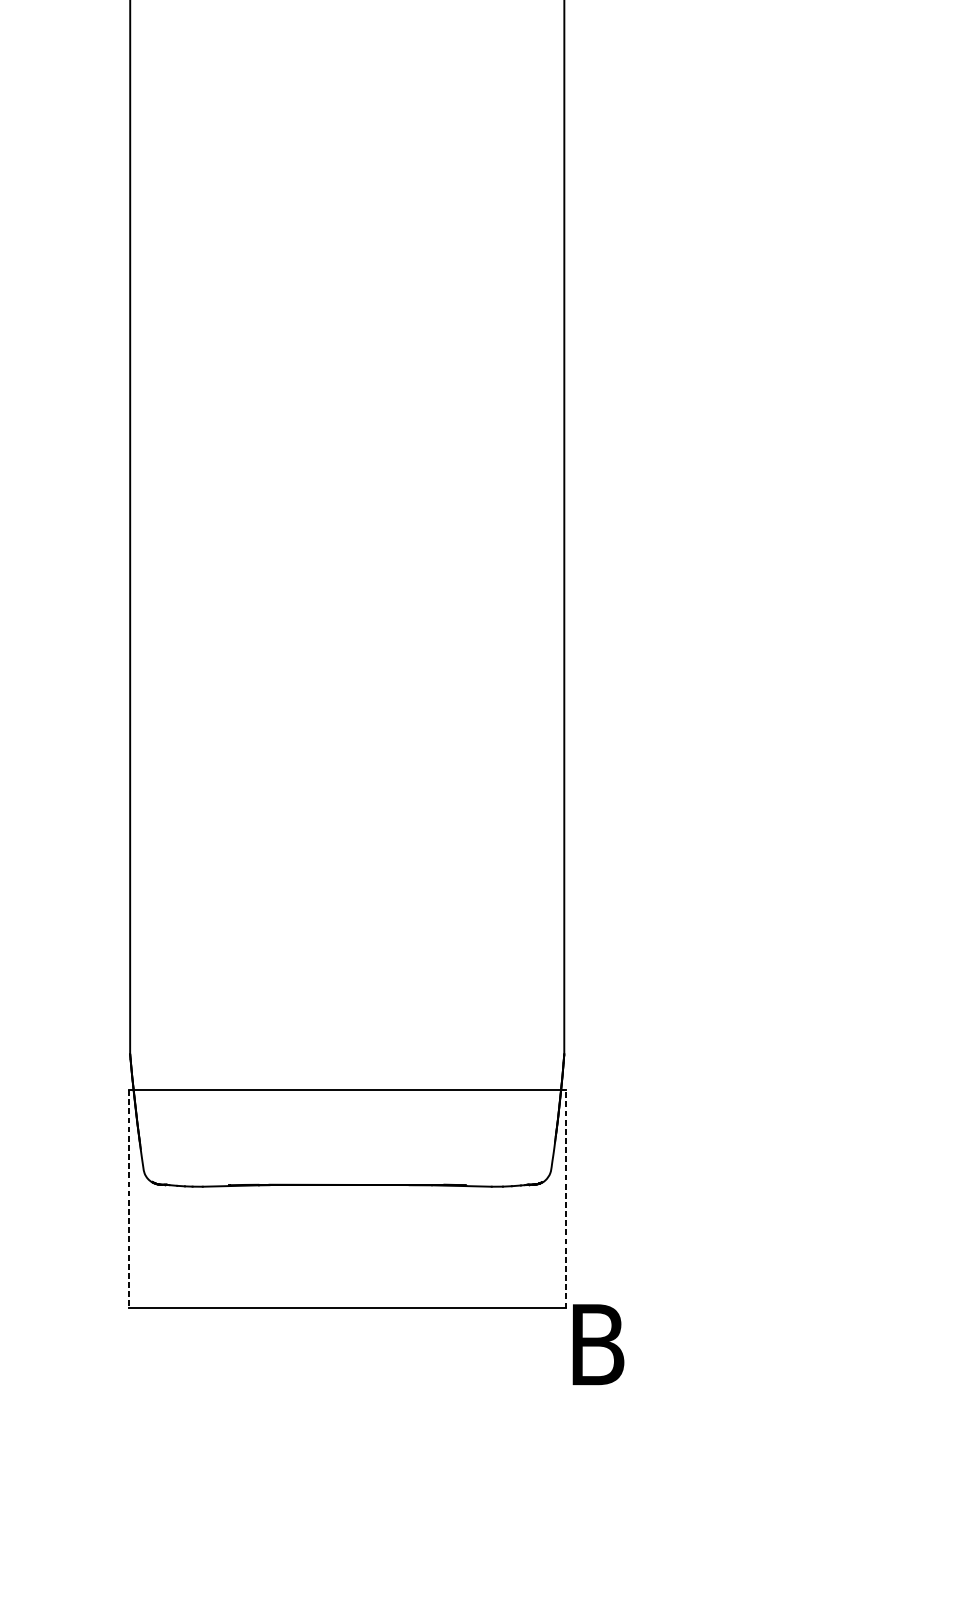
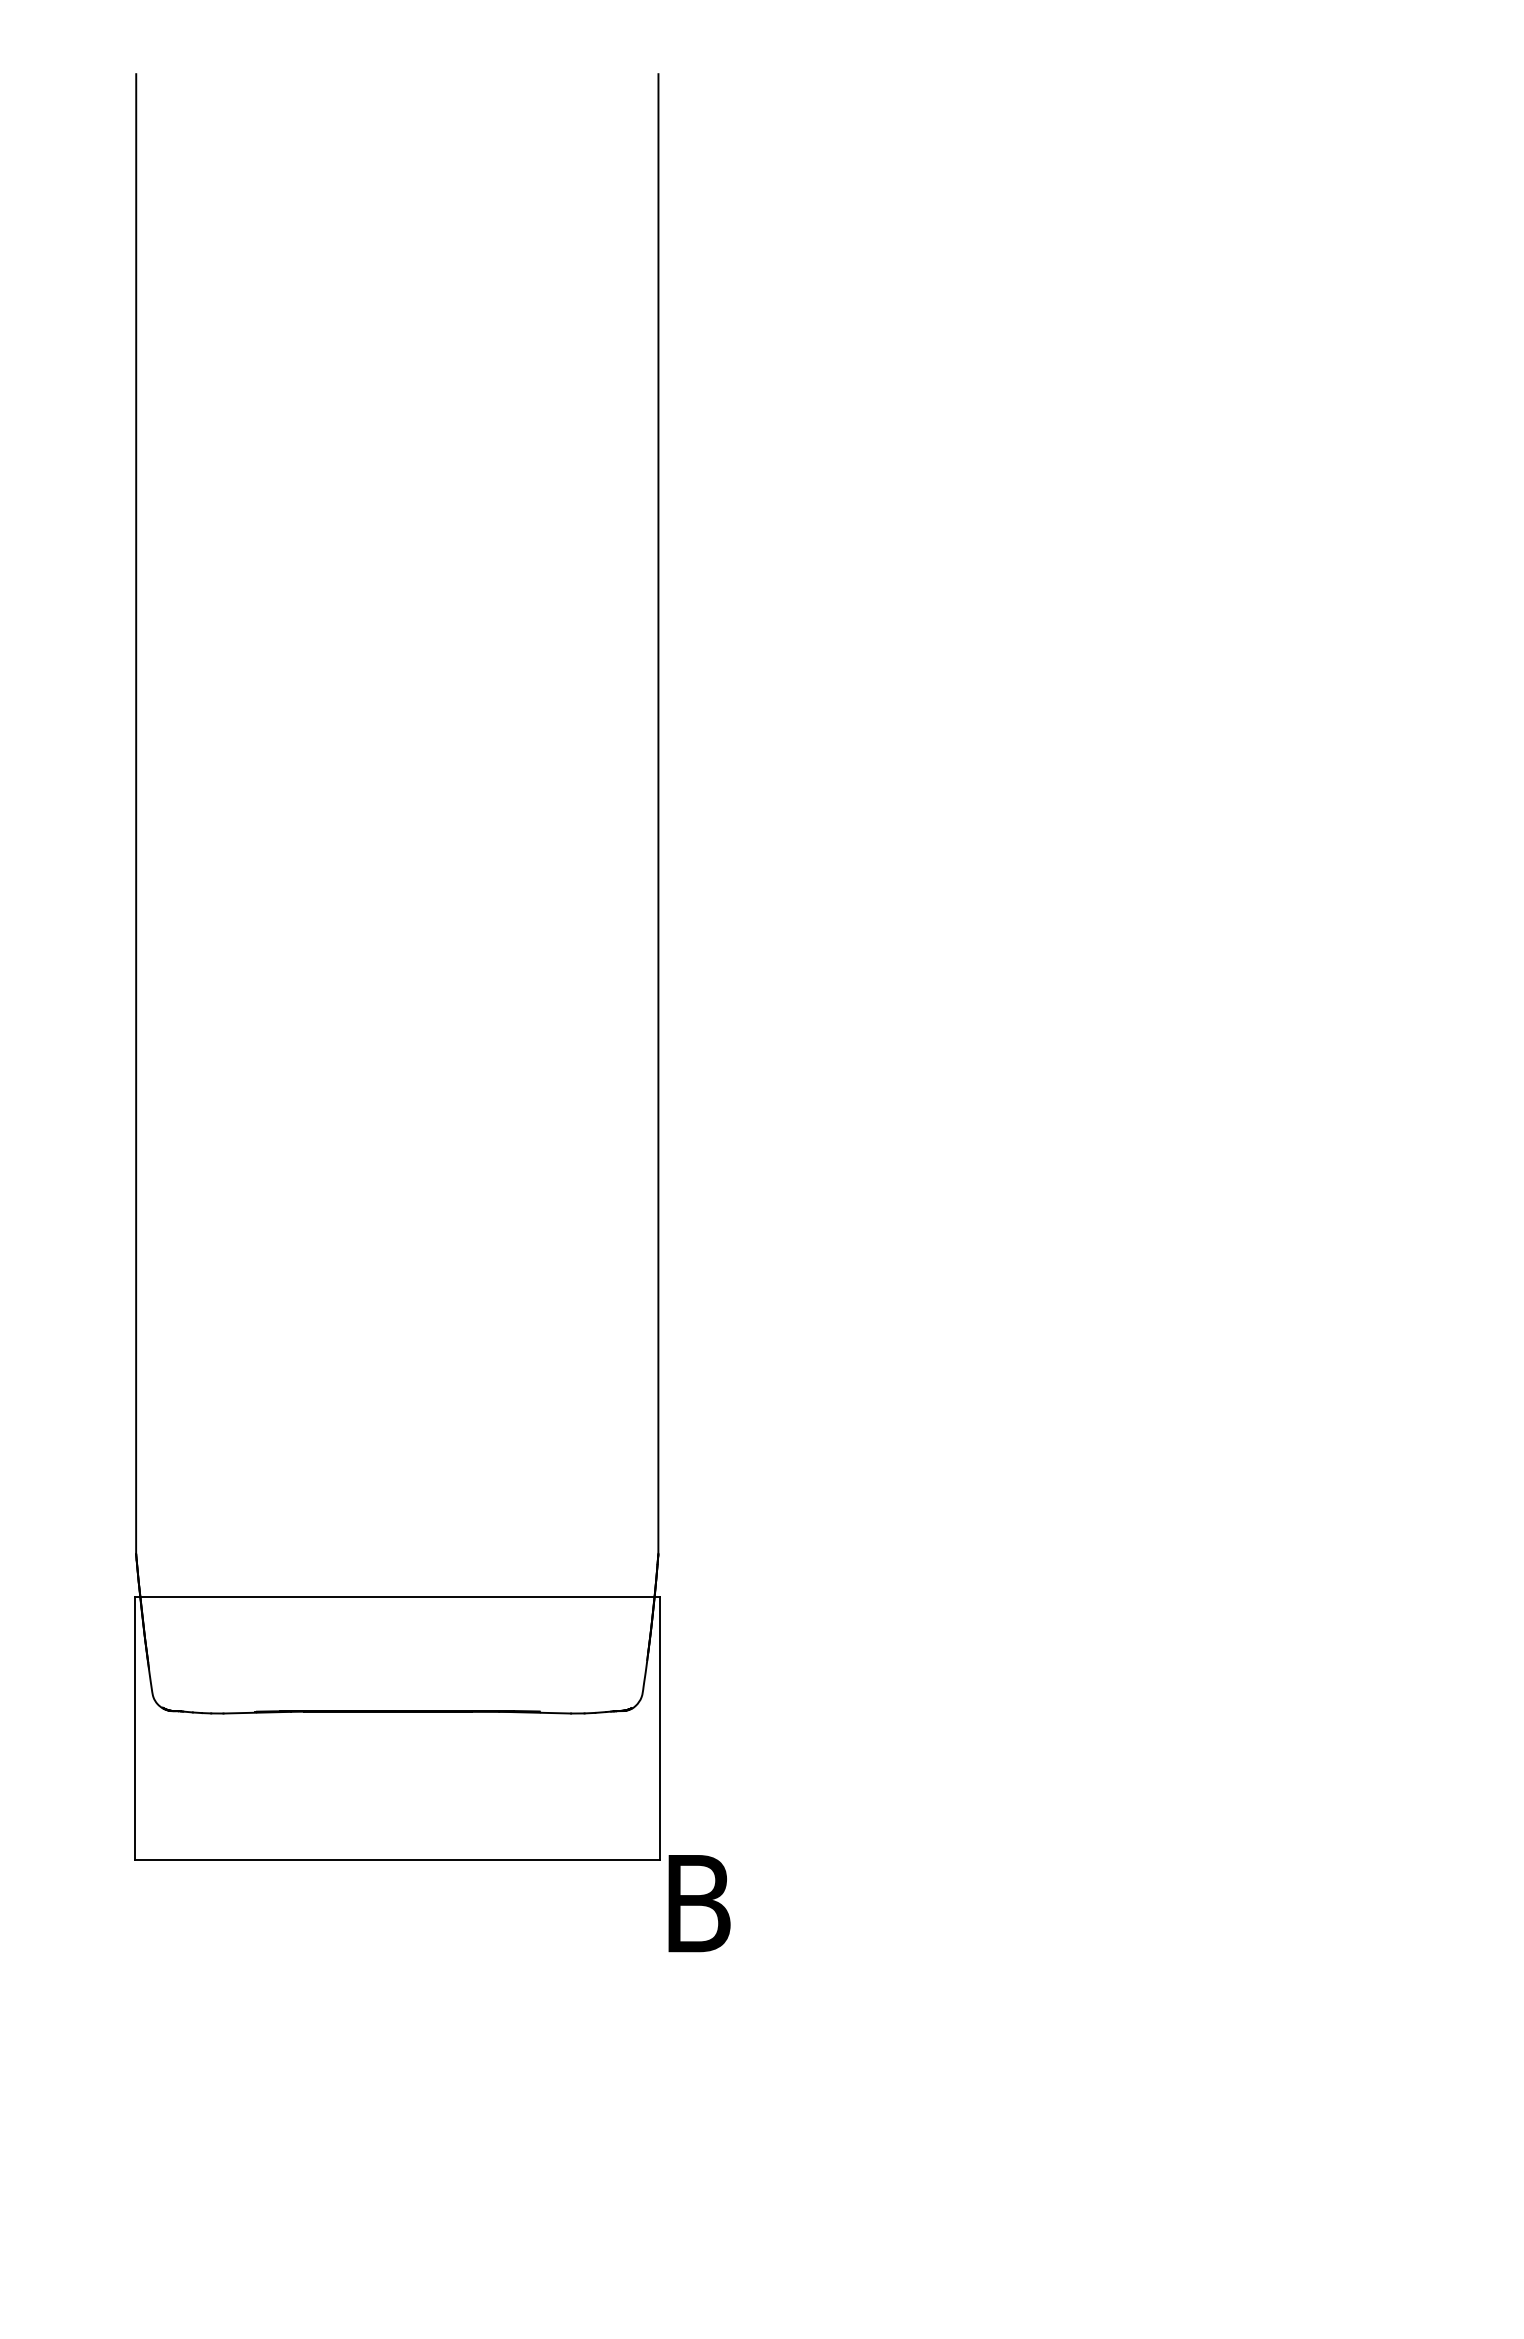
line: (566, 1199) -> (660, 1728), dashed -> solid
line: (128, 1200) -> (134, 1729), dashed -> solid

